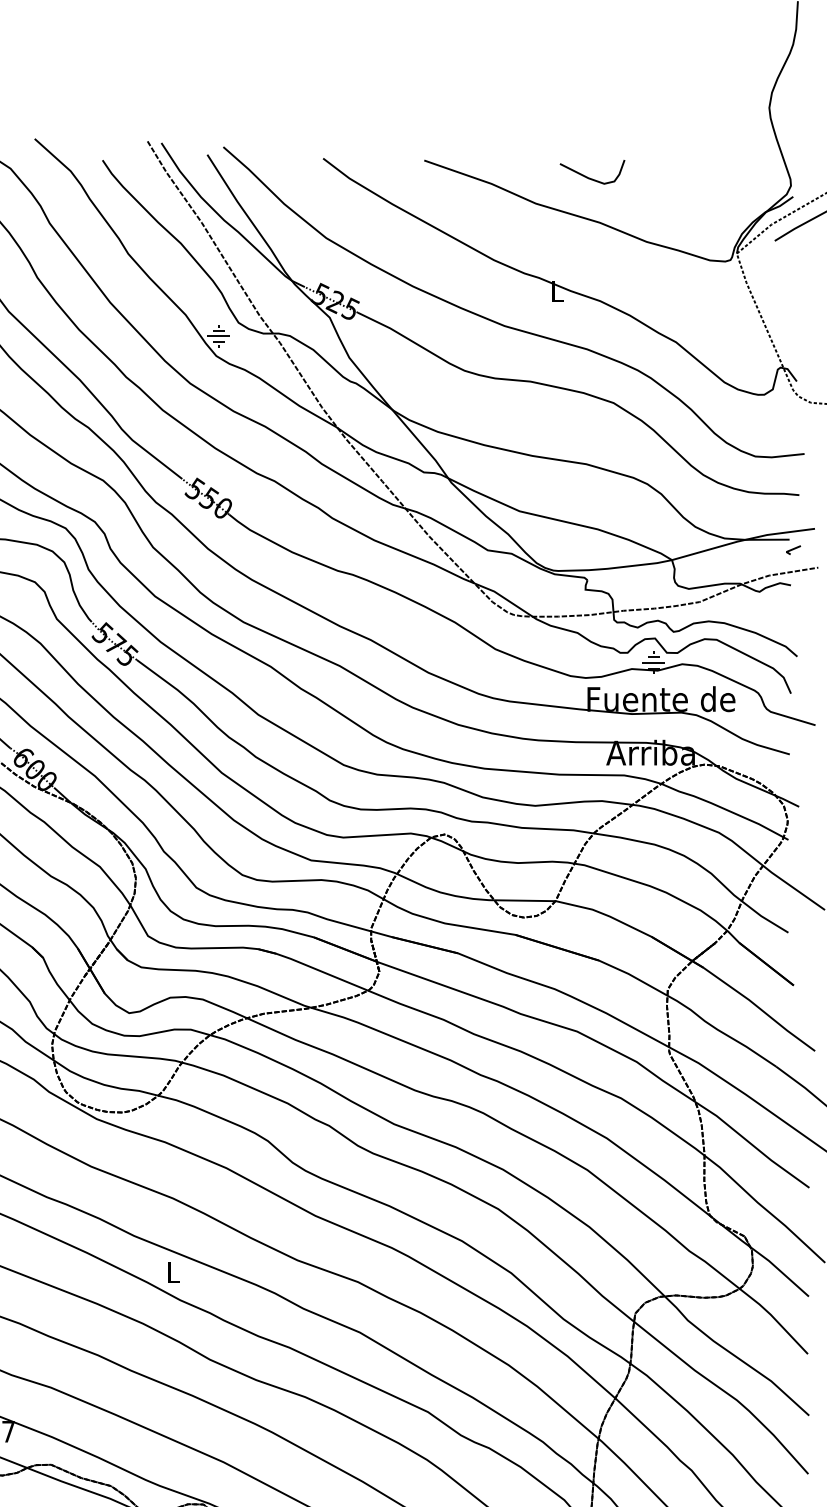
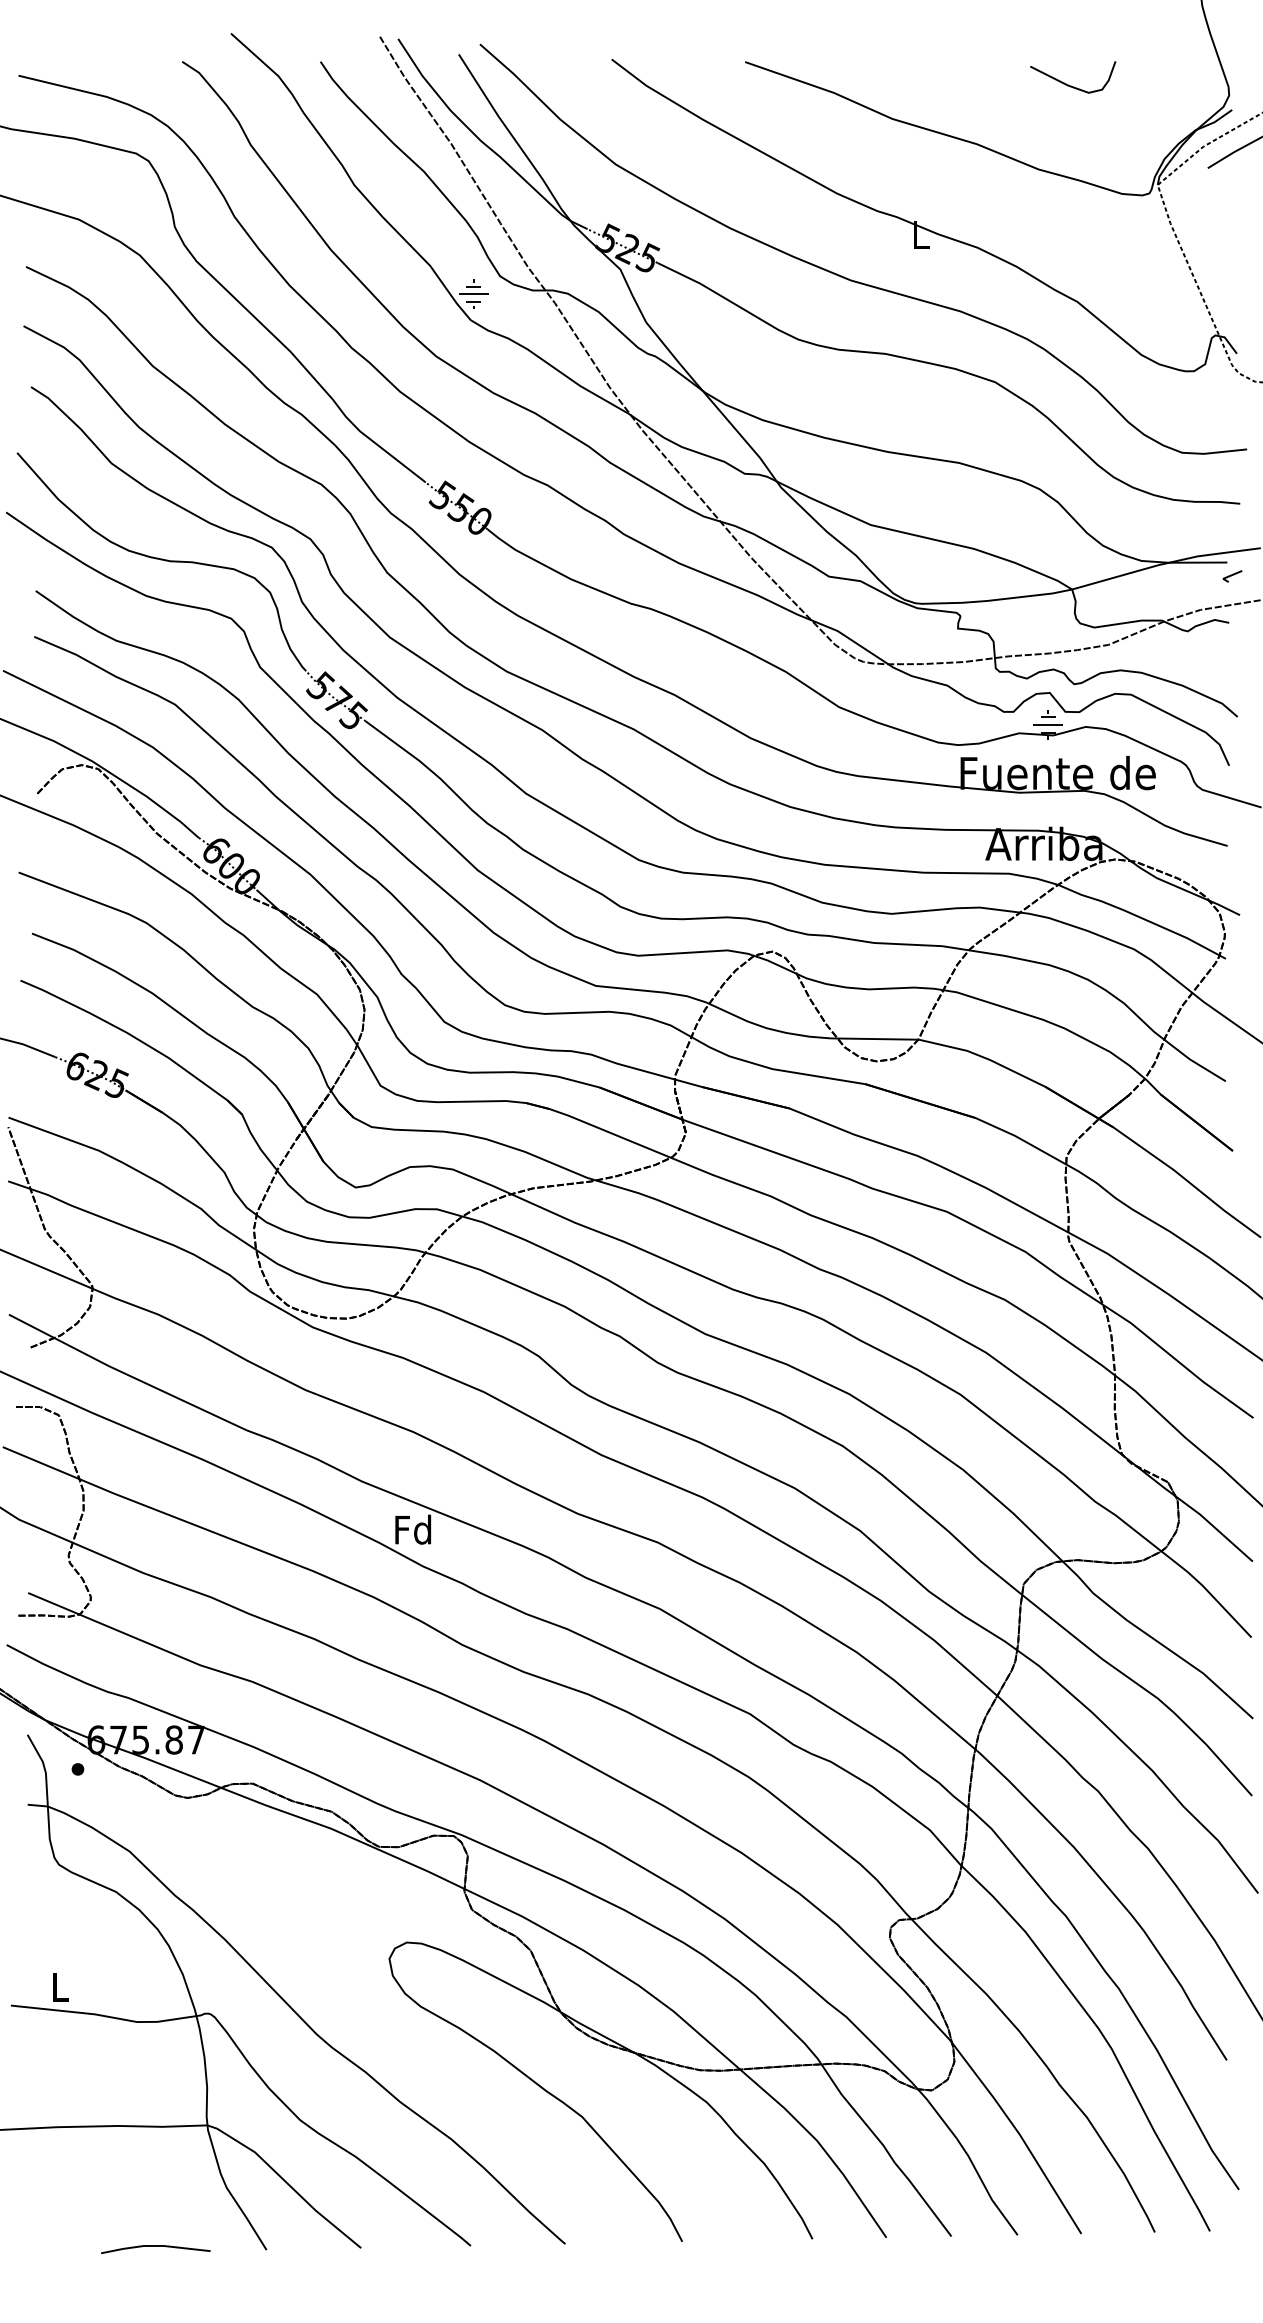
curve: (591, 178) -> (1071, 85), moved
text: (173, 1272) -> (413, 1529), L -> Fd

